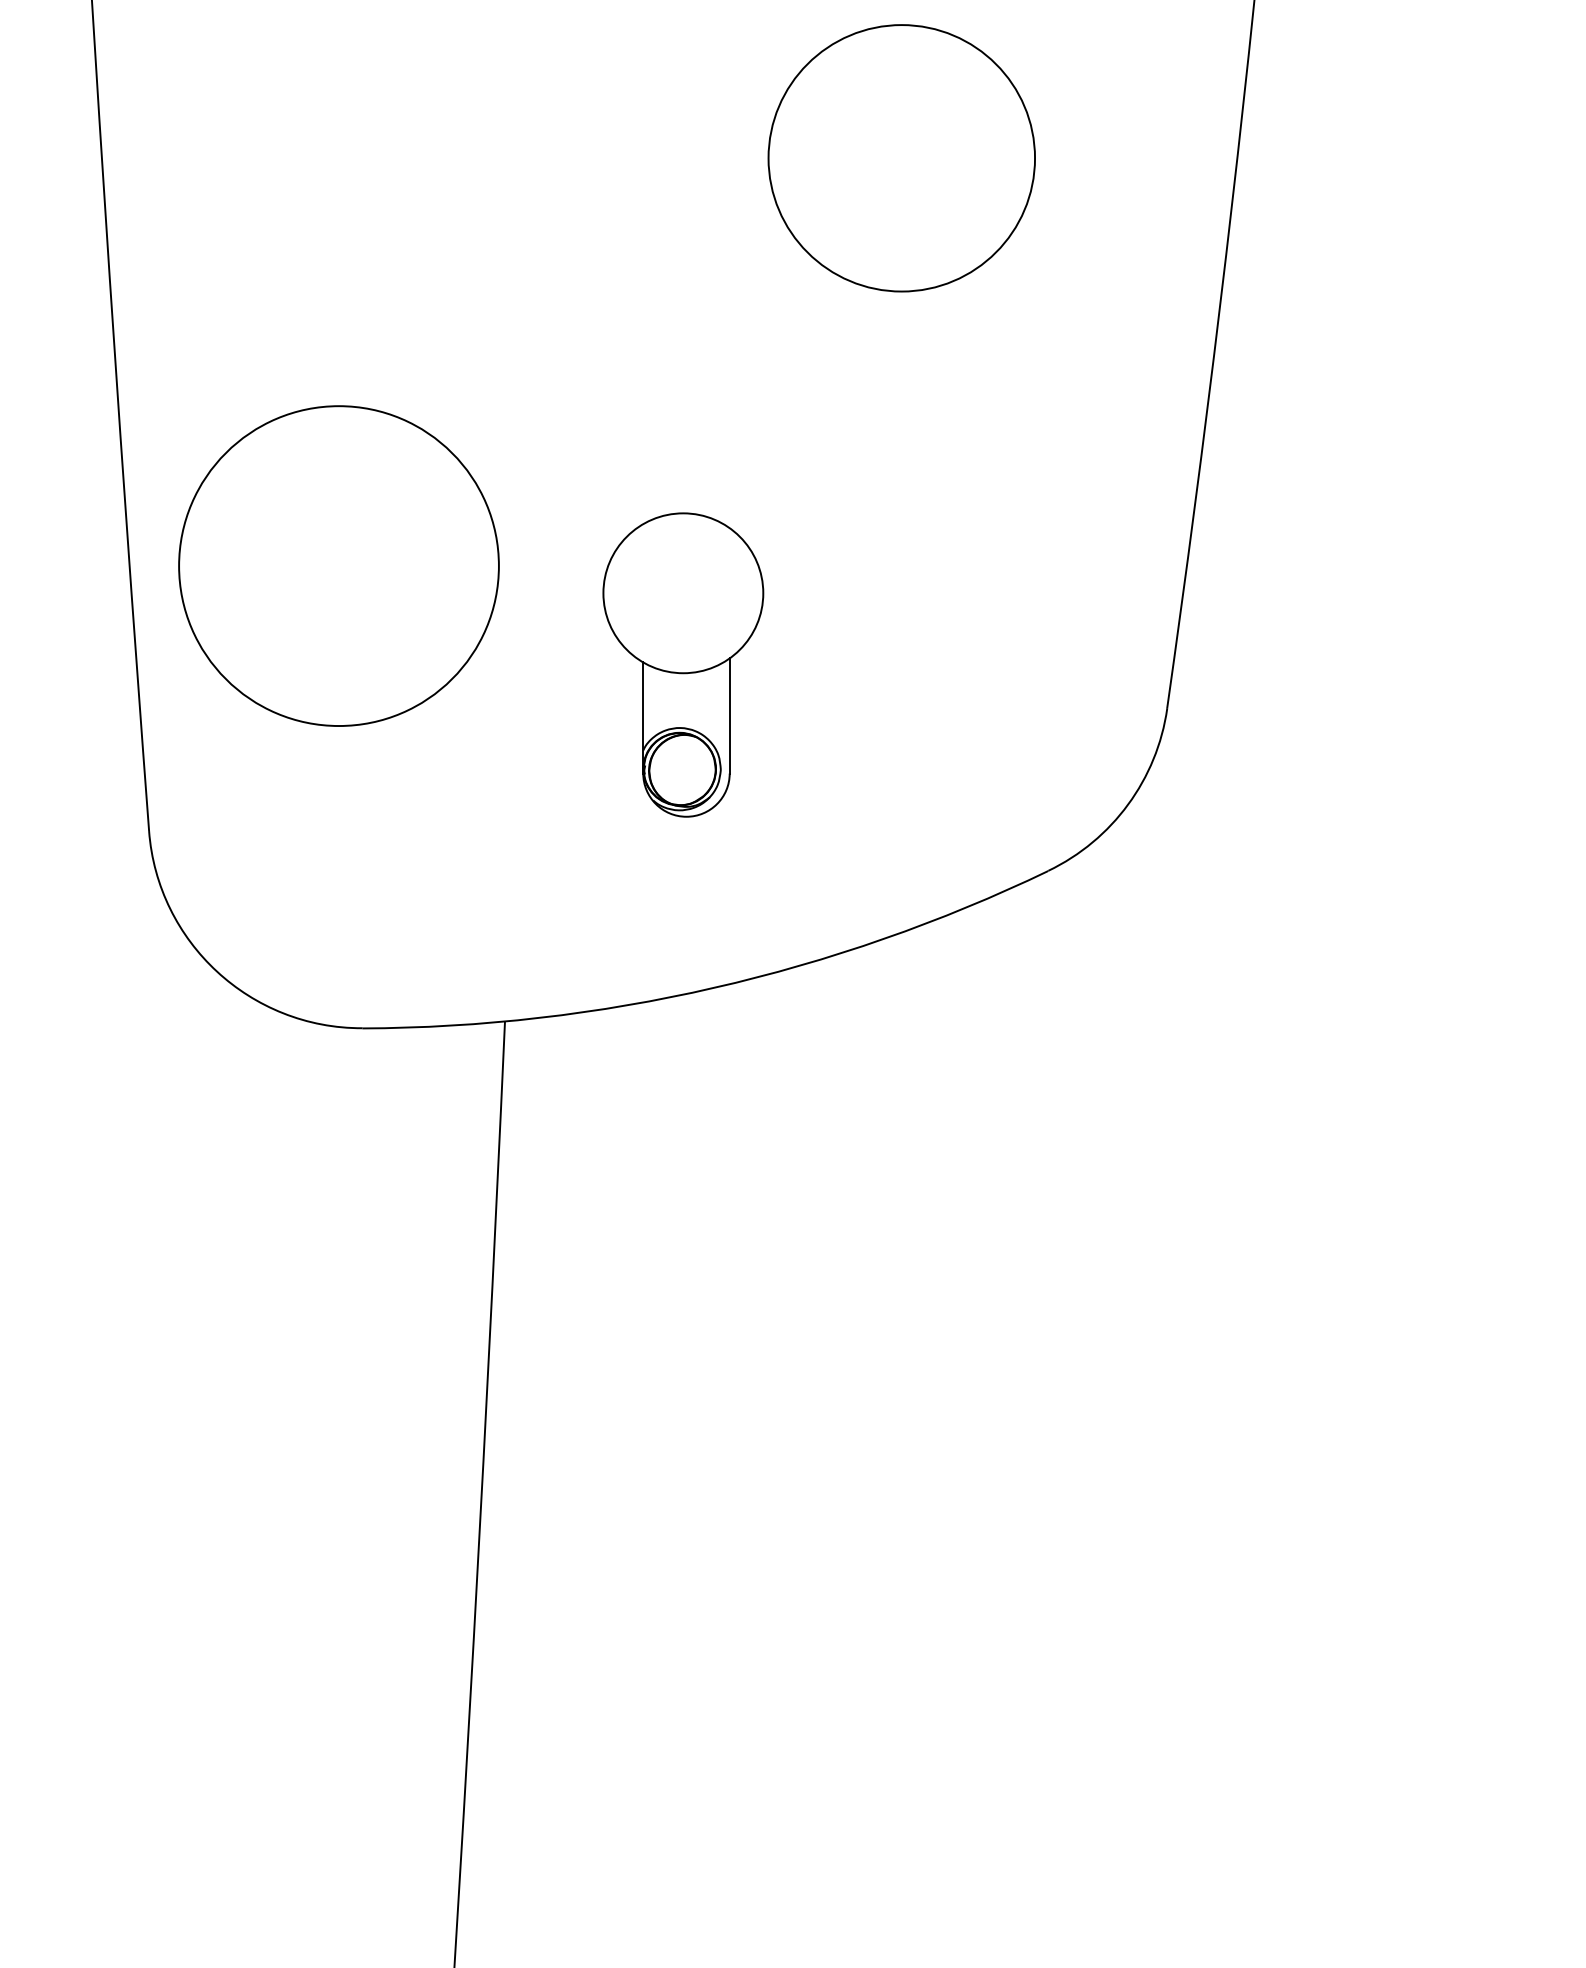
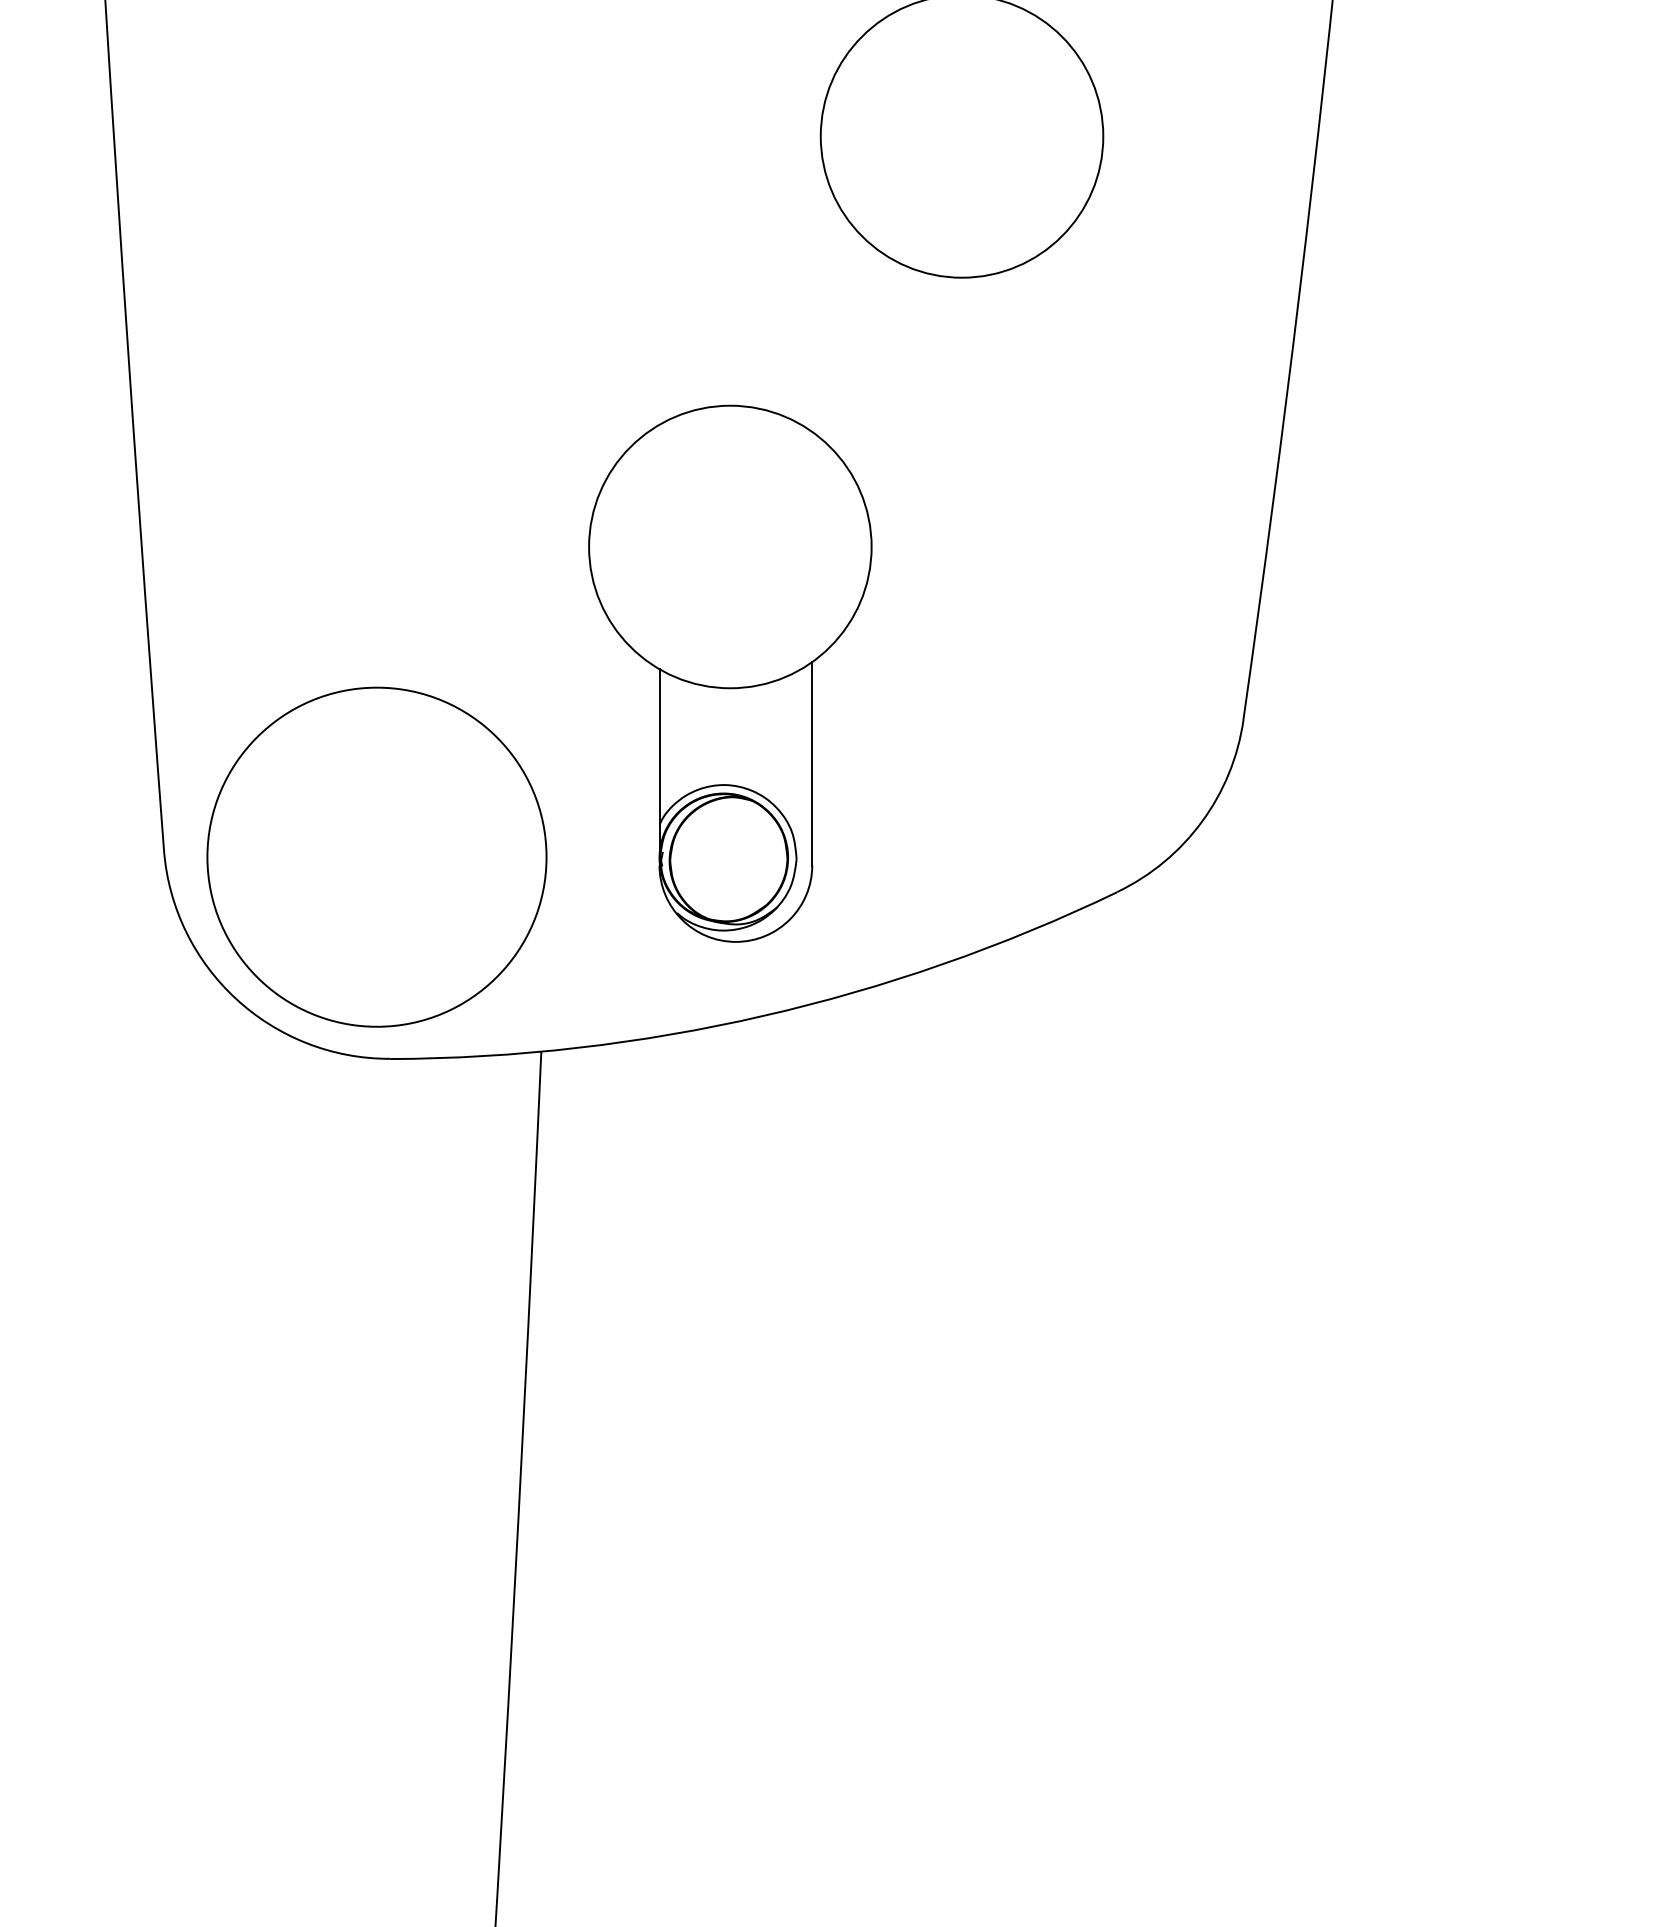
circle: (338, 565) -> (376, 856), moved
part: (683, 664) -> (730, 673), size x1.67

